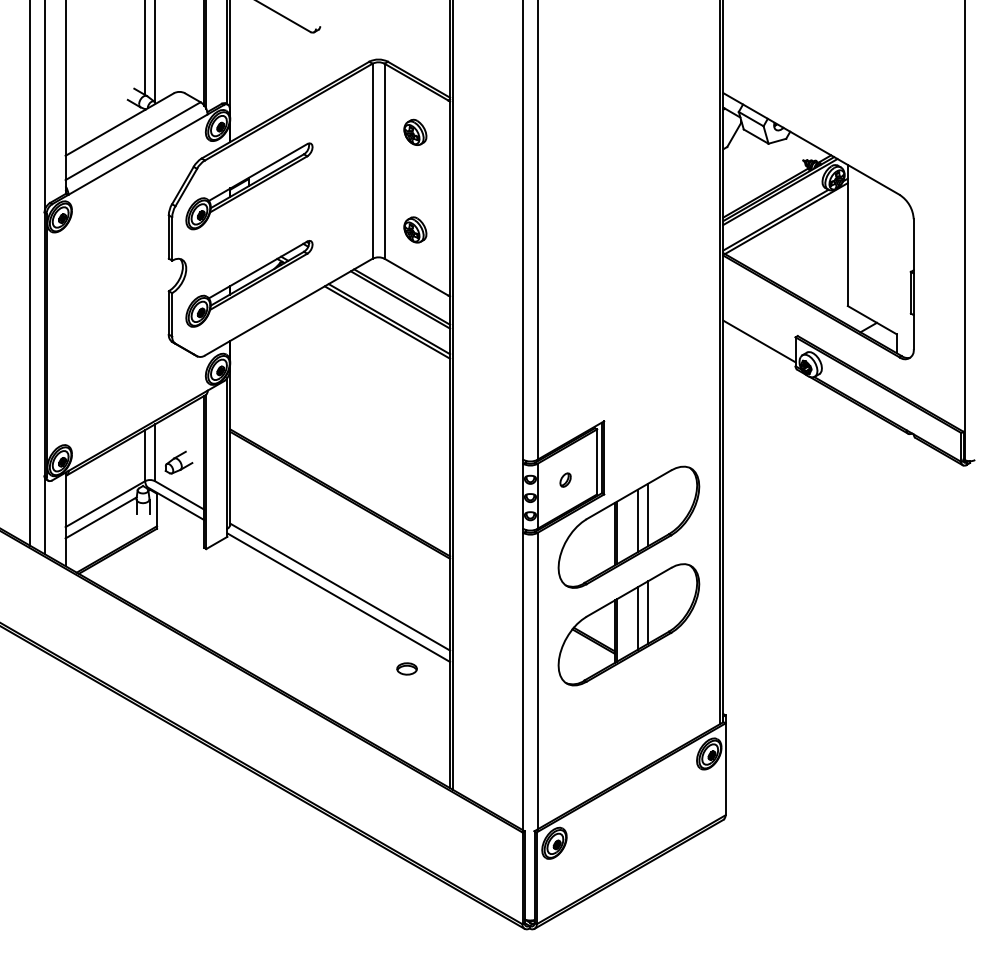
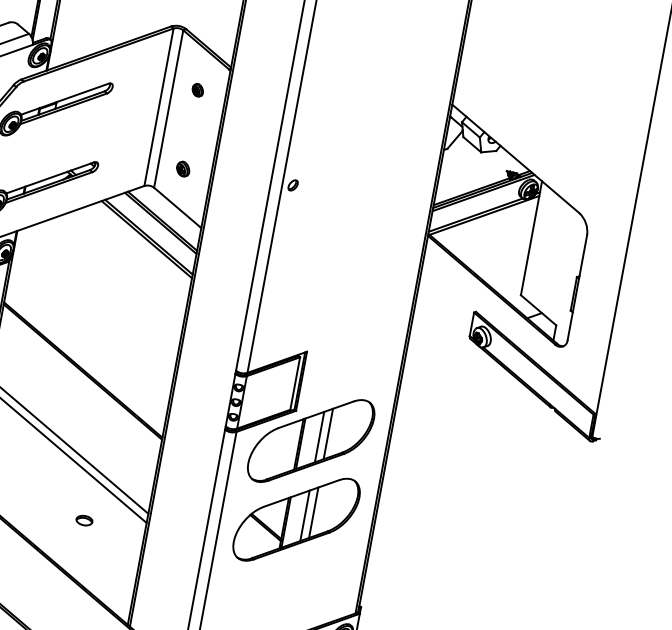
part: (415, 131) -> (198, 89), size x0.6
part: (415, 229) -> (183, 168), size x0.7
line: (759, 341) -> (444, 310), removed
part: (565, 479) -> (293, 184), moved
part: (406, 668) -> (84, 520), moved

